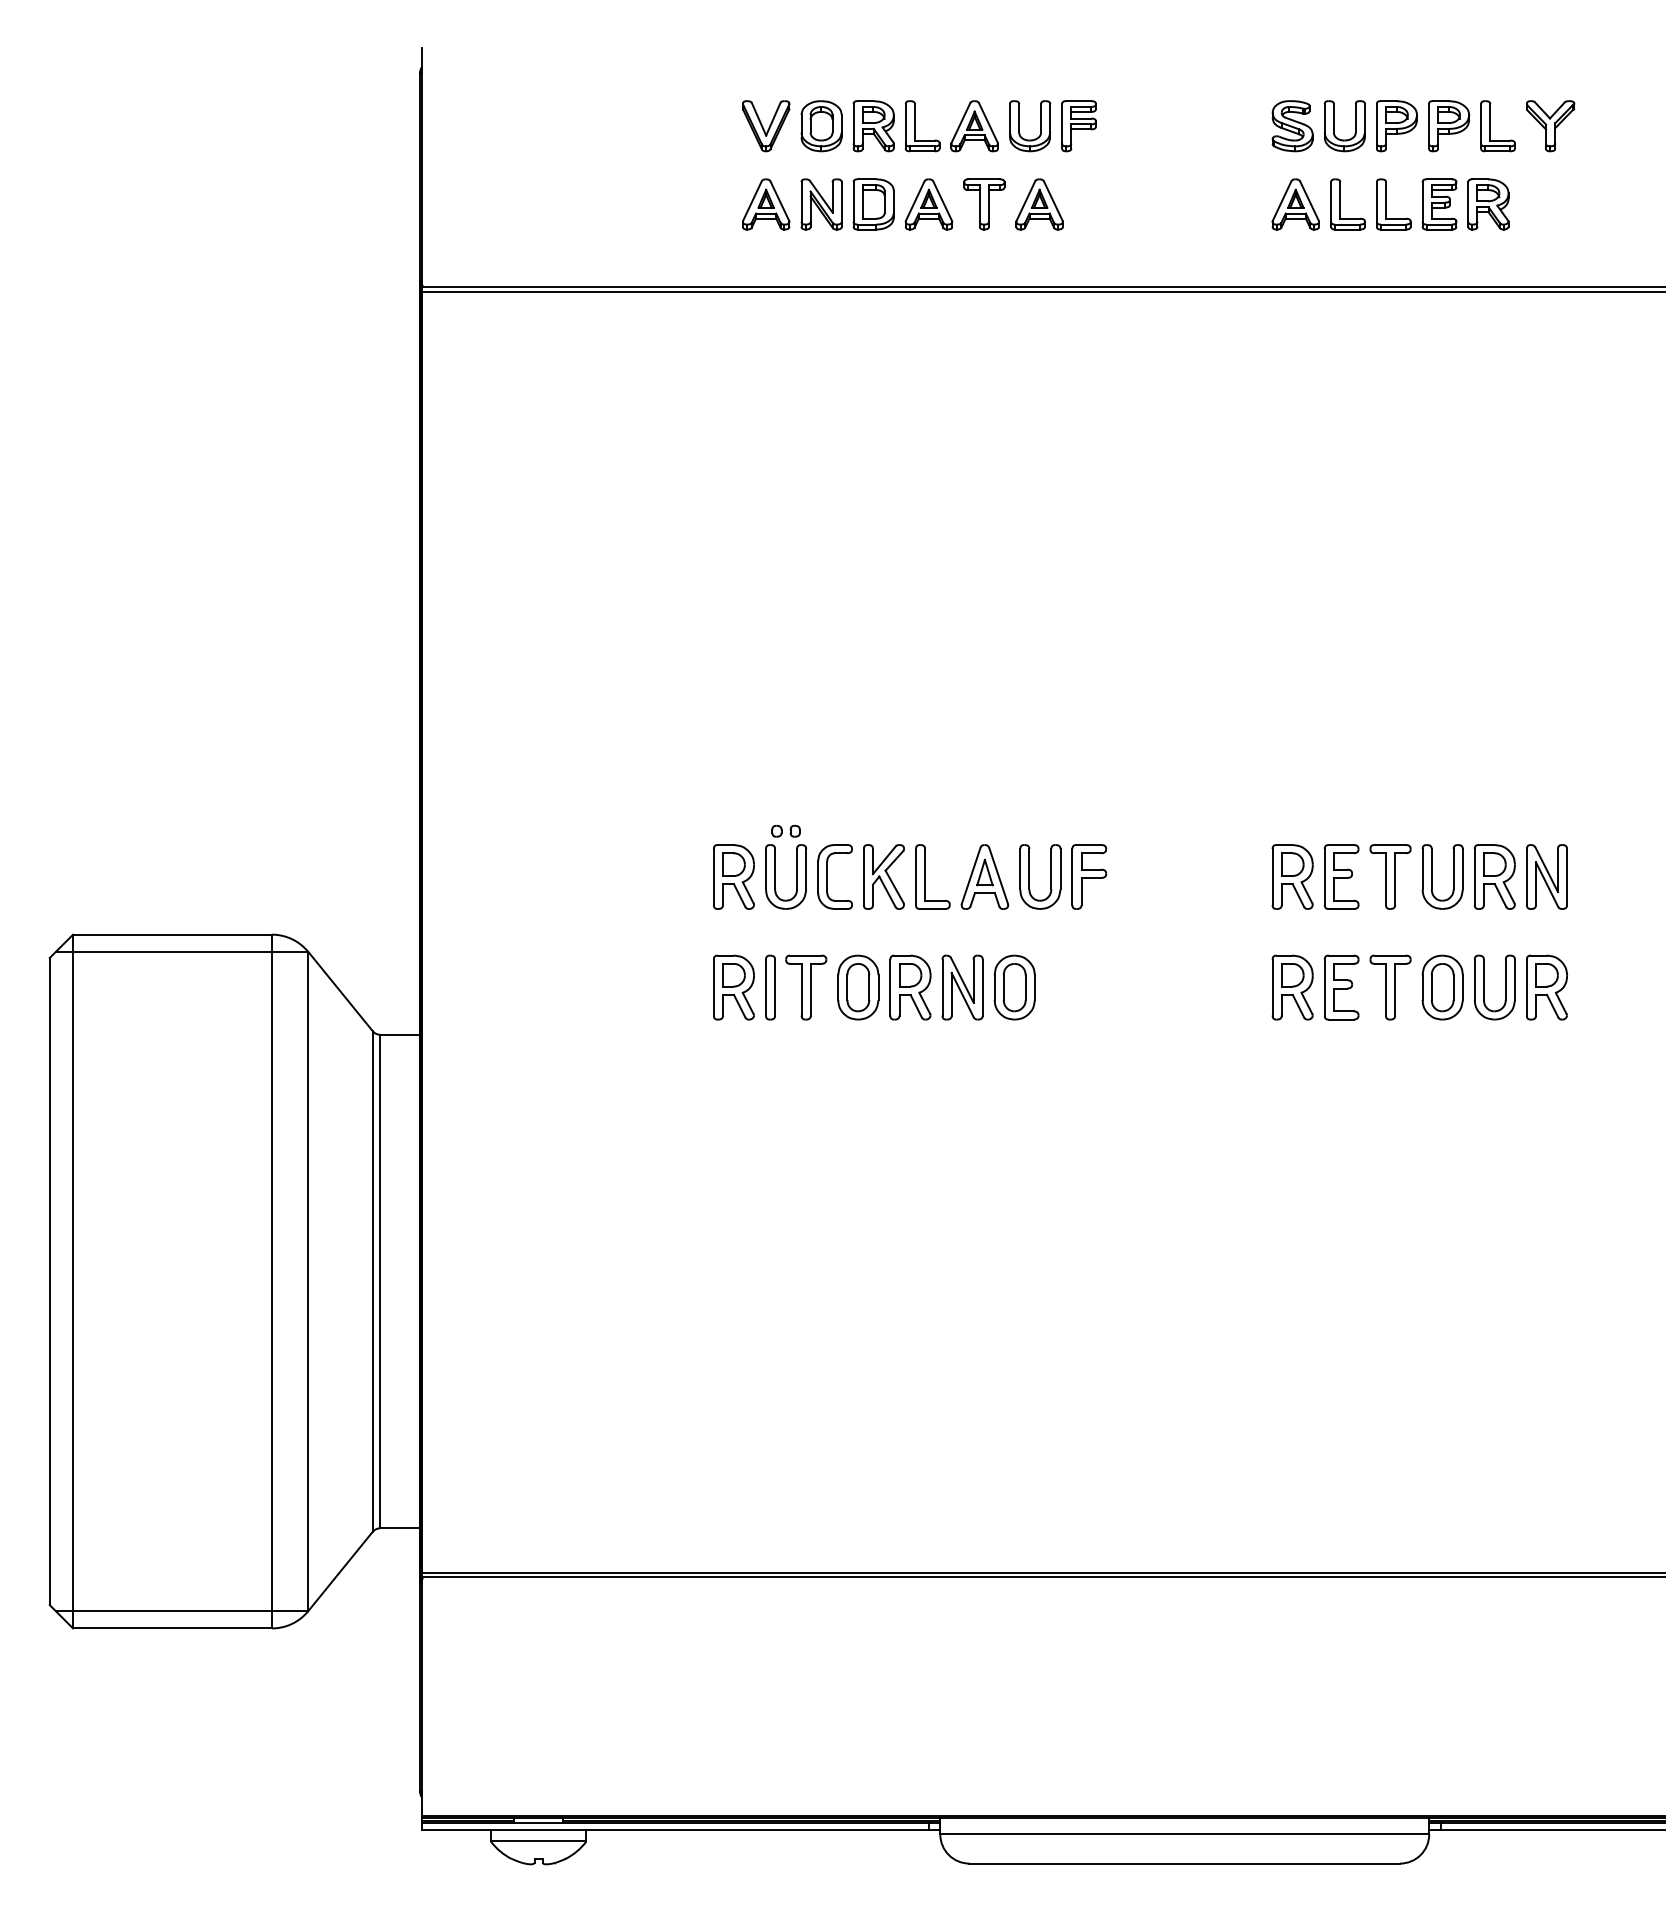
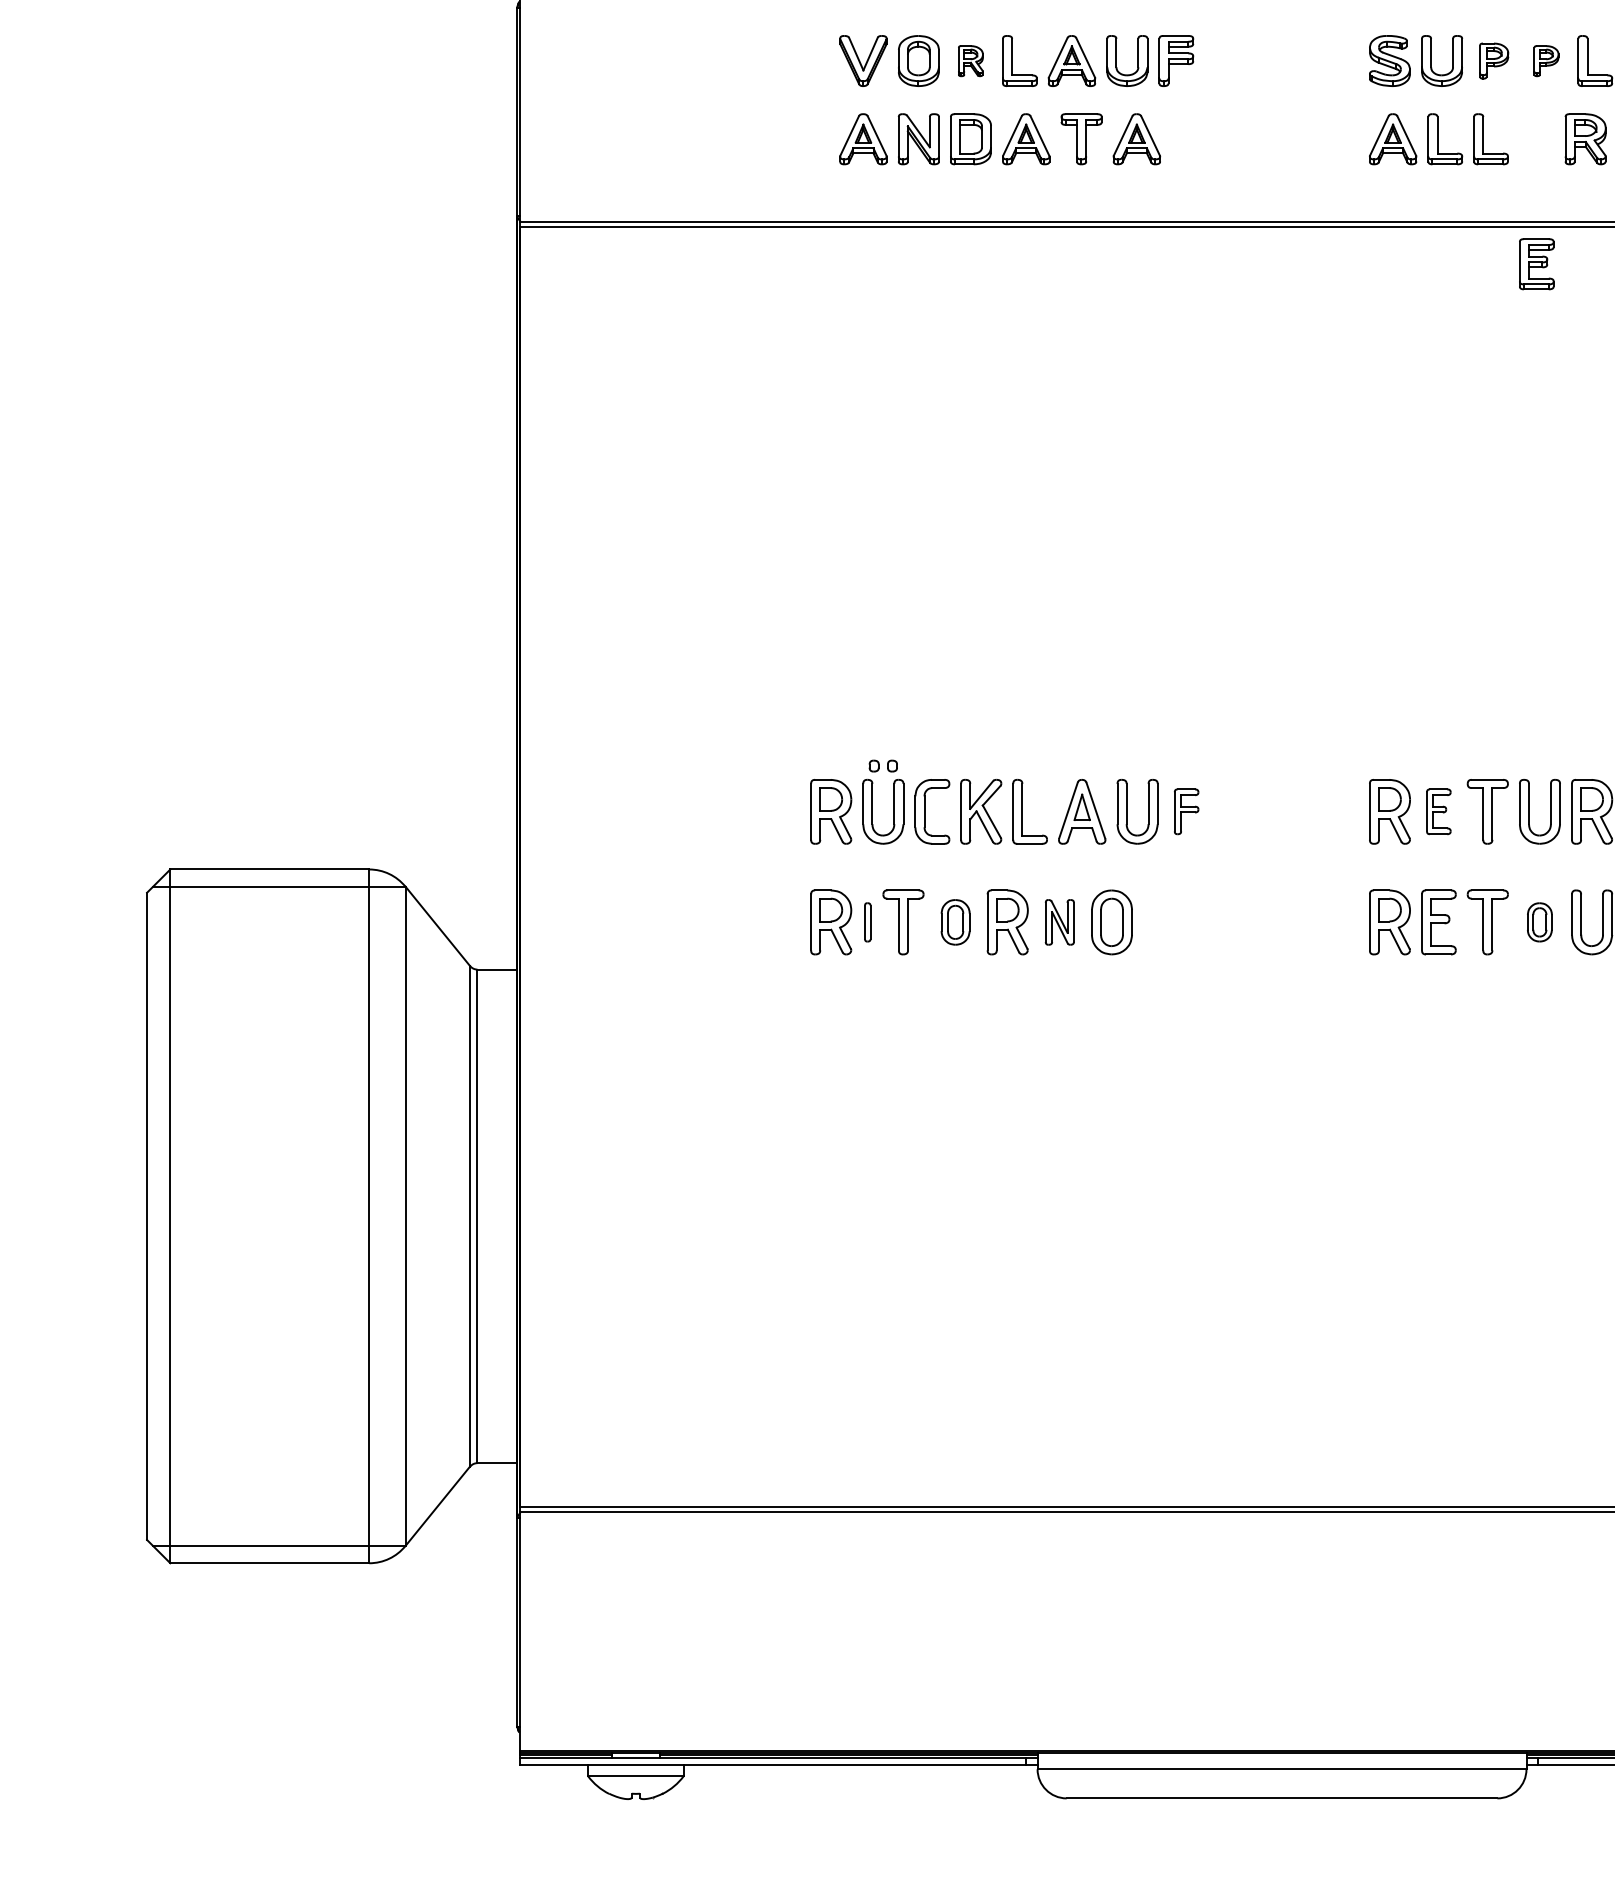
part: (873, 126) -> (970, 61), size x0.6
part: (1396, 126) -> (1493, 61), size x0.7
part: (1449, 126) -> (1546, 61), size x0.6
part: (1439, 204) -> (1536, 264), moved
part: (1089, 876) -> (1186, 811), size x0.7
part: (1341, 876) -> (1438, 811), size x0.7
part: (770, 987) -> (867, 922), size x0.6
part: (858, 987) -> (955, 922), size x0.7
part: (962, 987) -> (1059, 922), size x0.7
part: (1442, 987) -> (1539, 922), size x0.6

